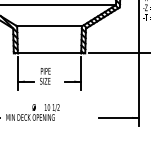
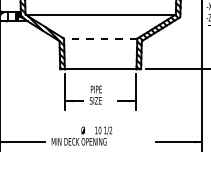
line: (49, 26) -> (100, 38), solid -> dashed

